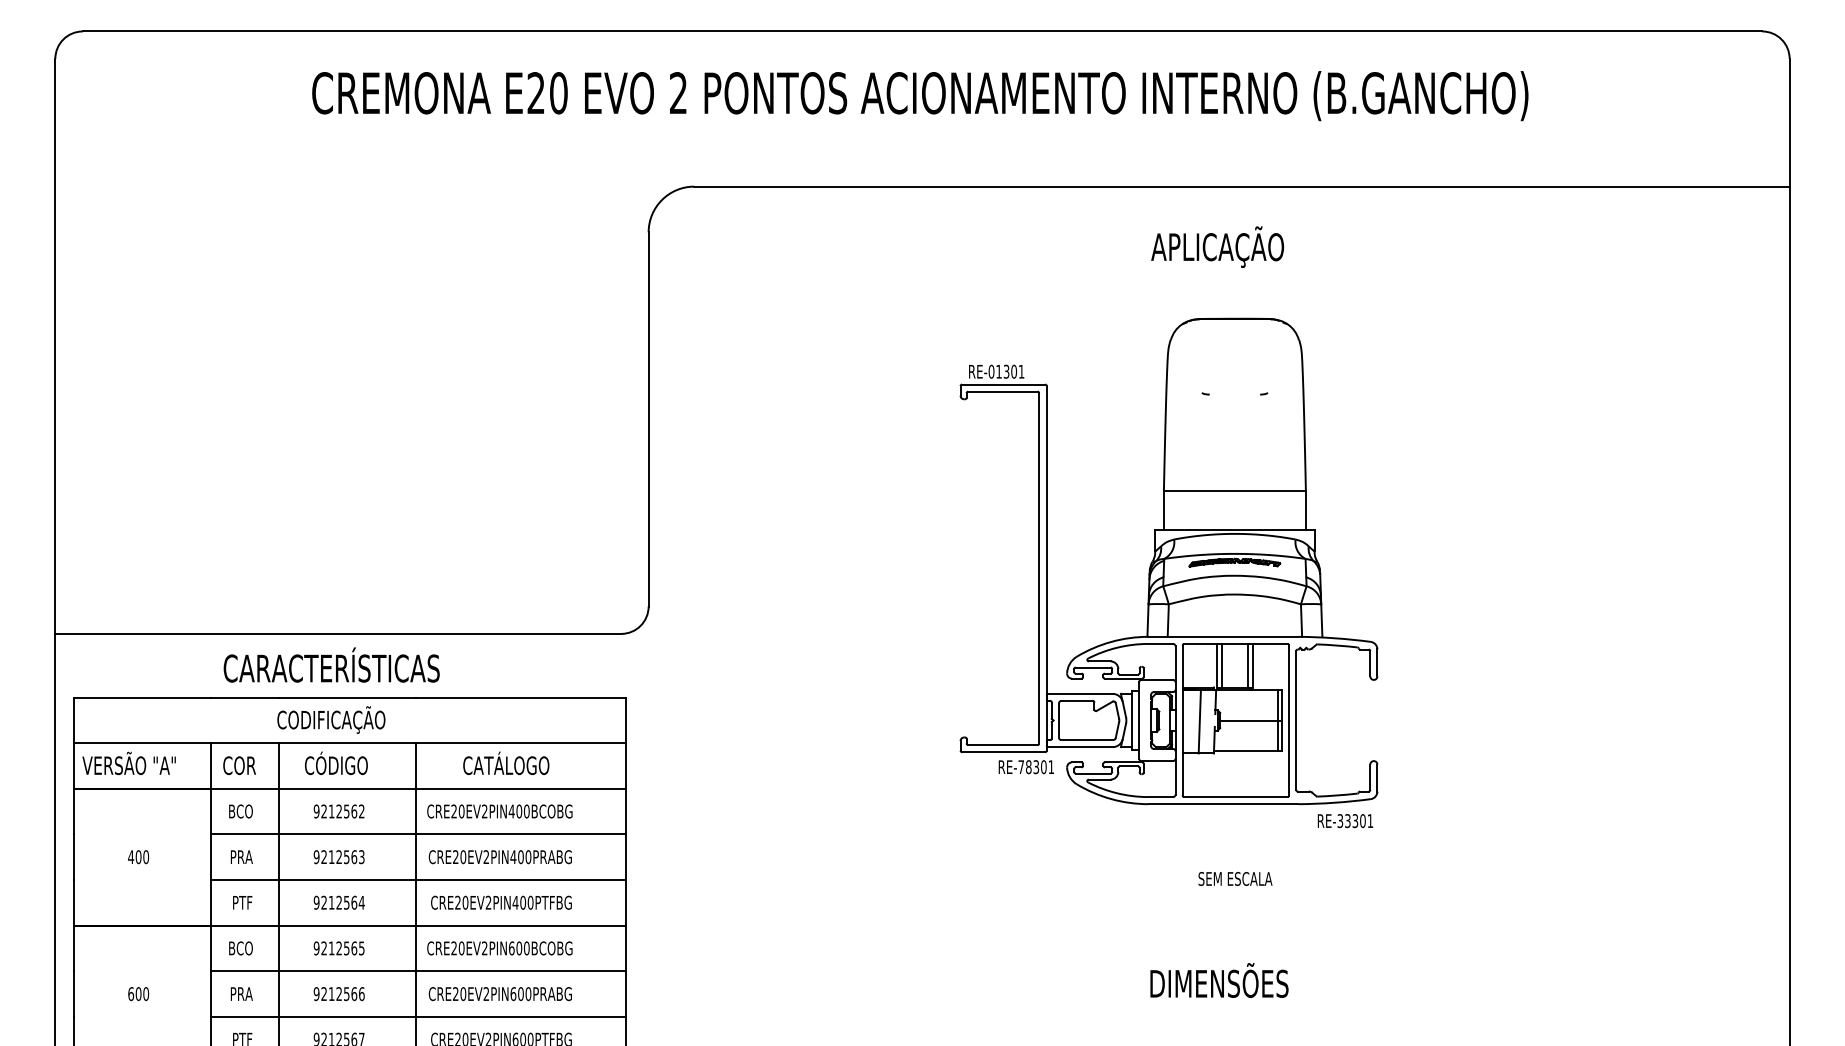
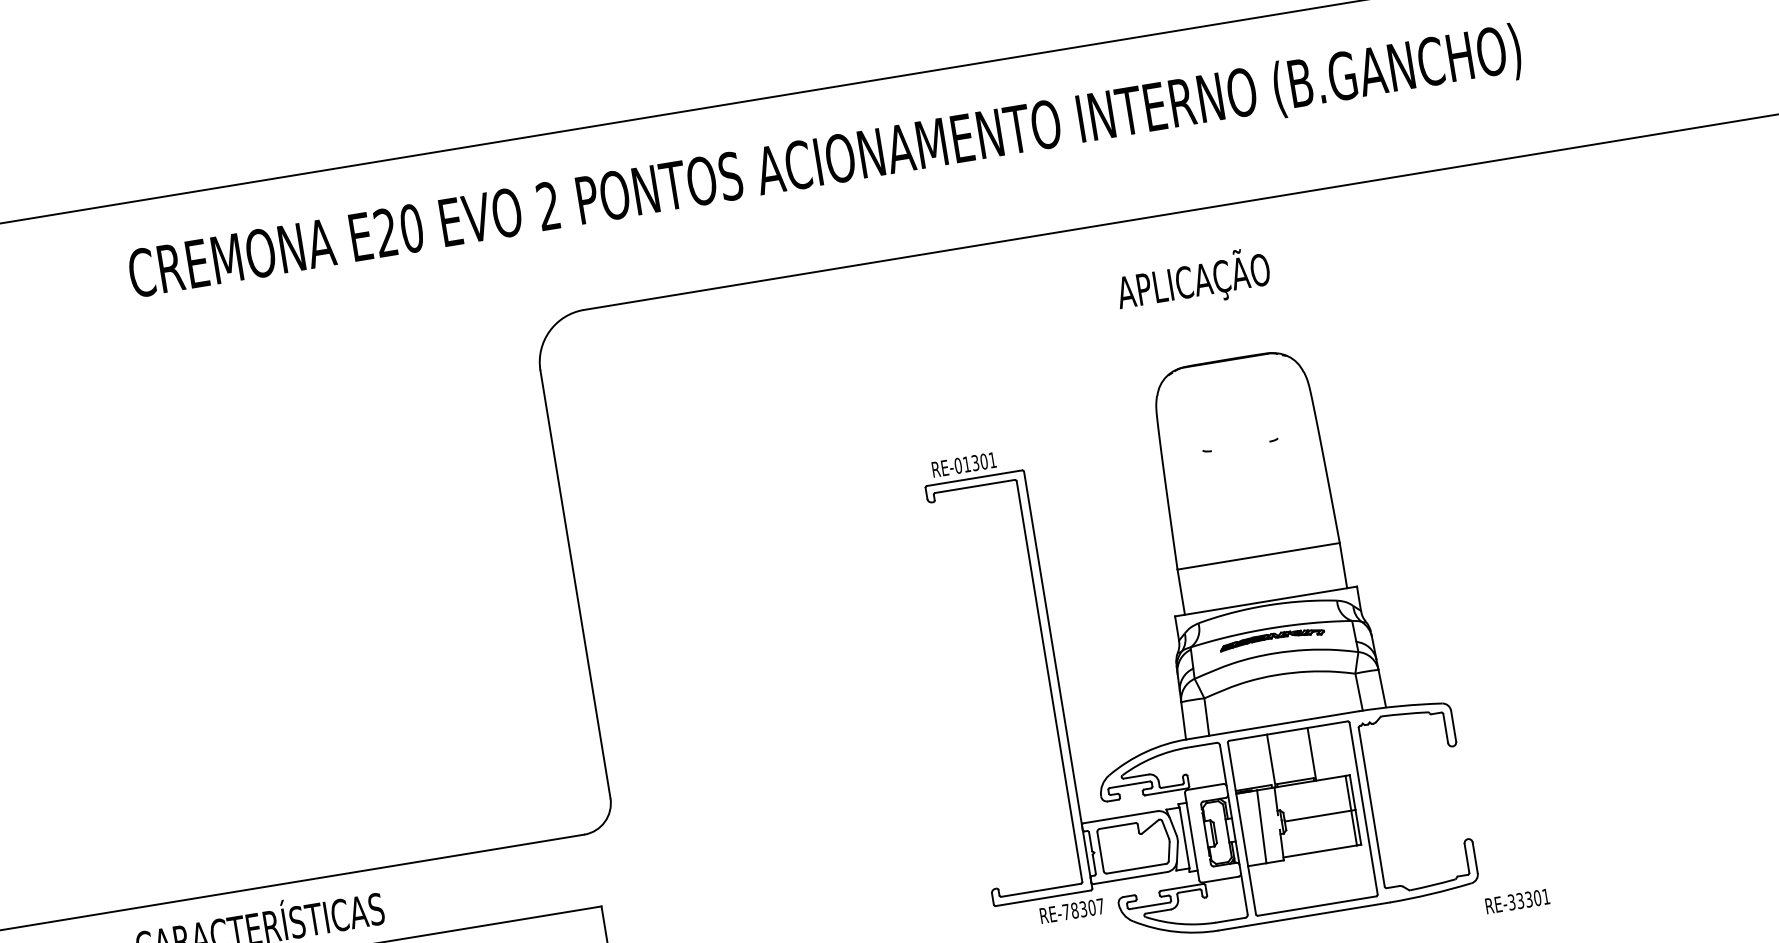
line: (1222, 665) -> (1277, 758), removed
line: (1247, 665) -> (1305, 753), removed
text: (1051, 766) -> (1100, 905), RE-78301 -> RE-78307
text: (1345, 821) -> (1517, 901), moved

